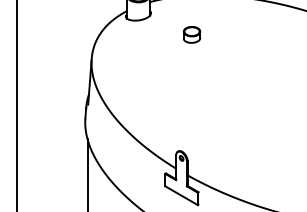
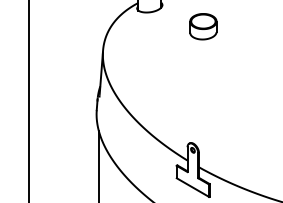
part: (191, 34) -> (202, 26), size x1.6

